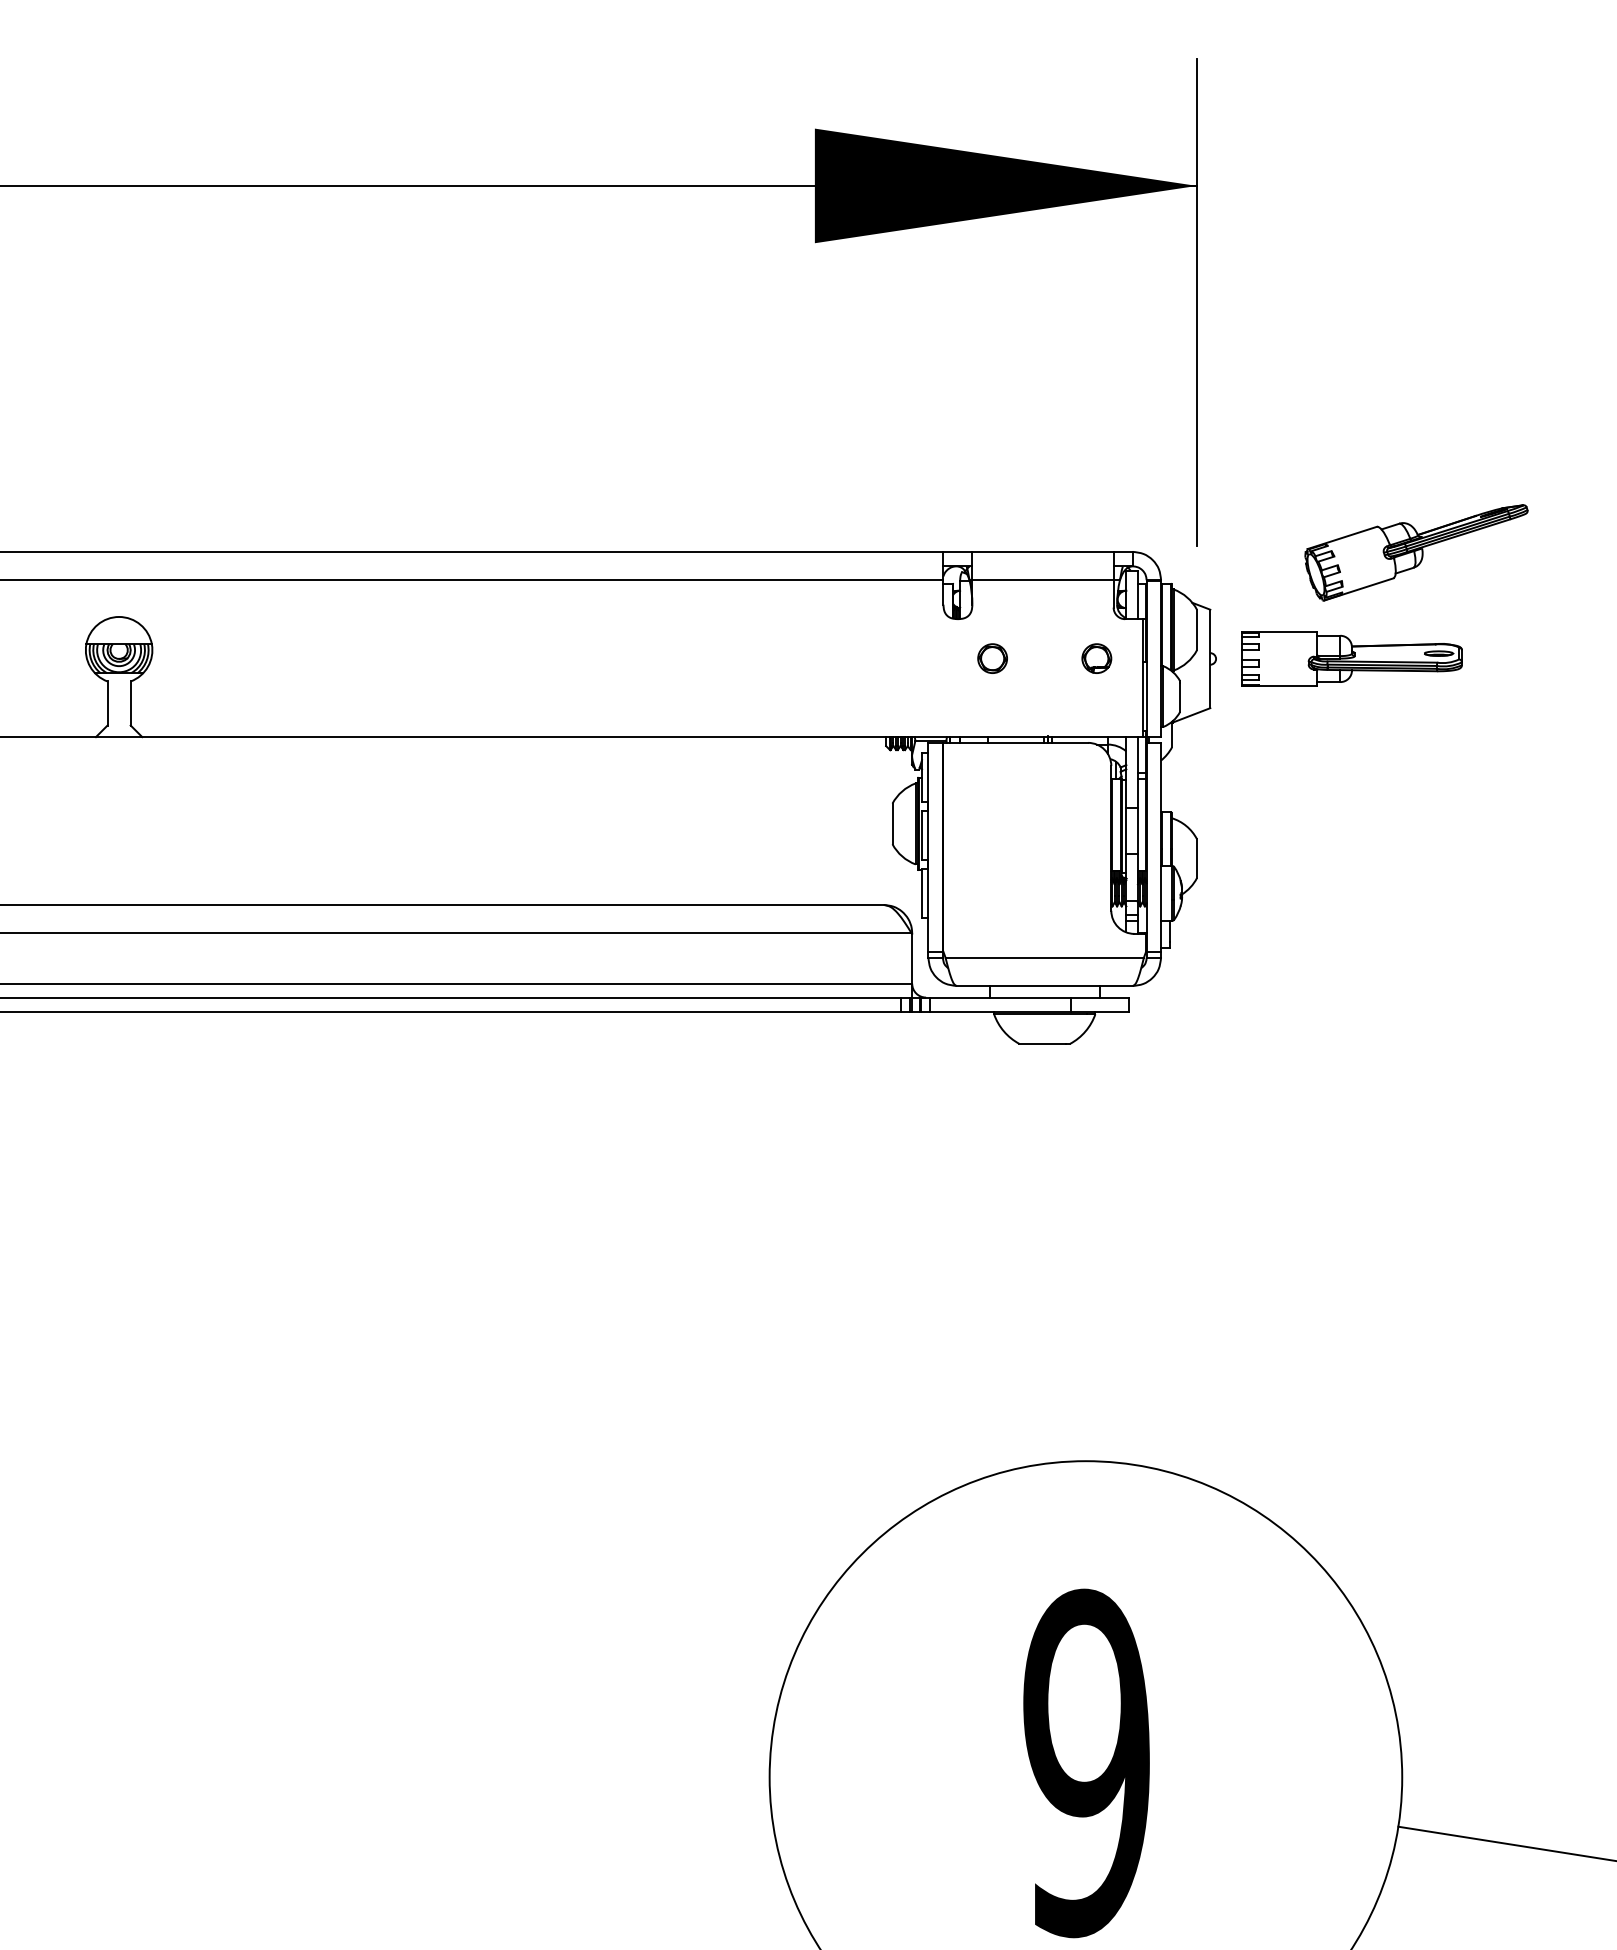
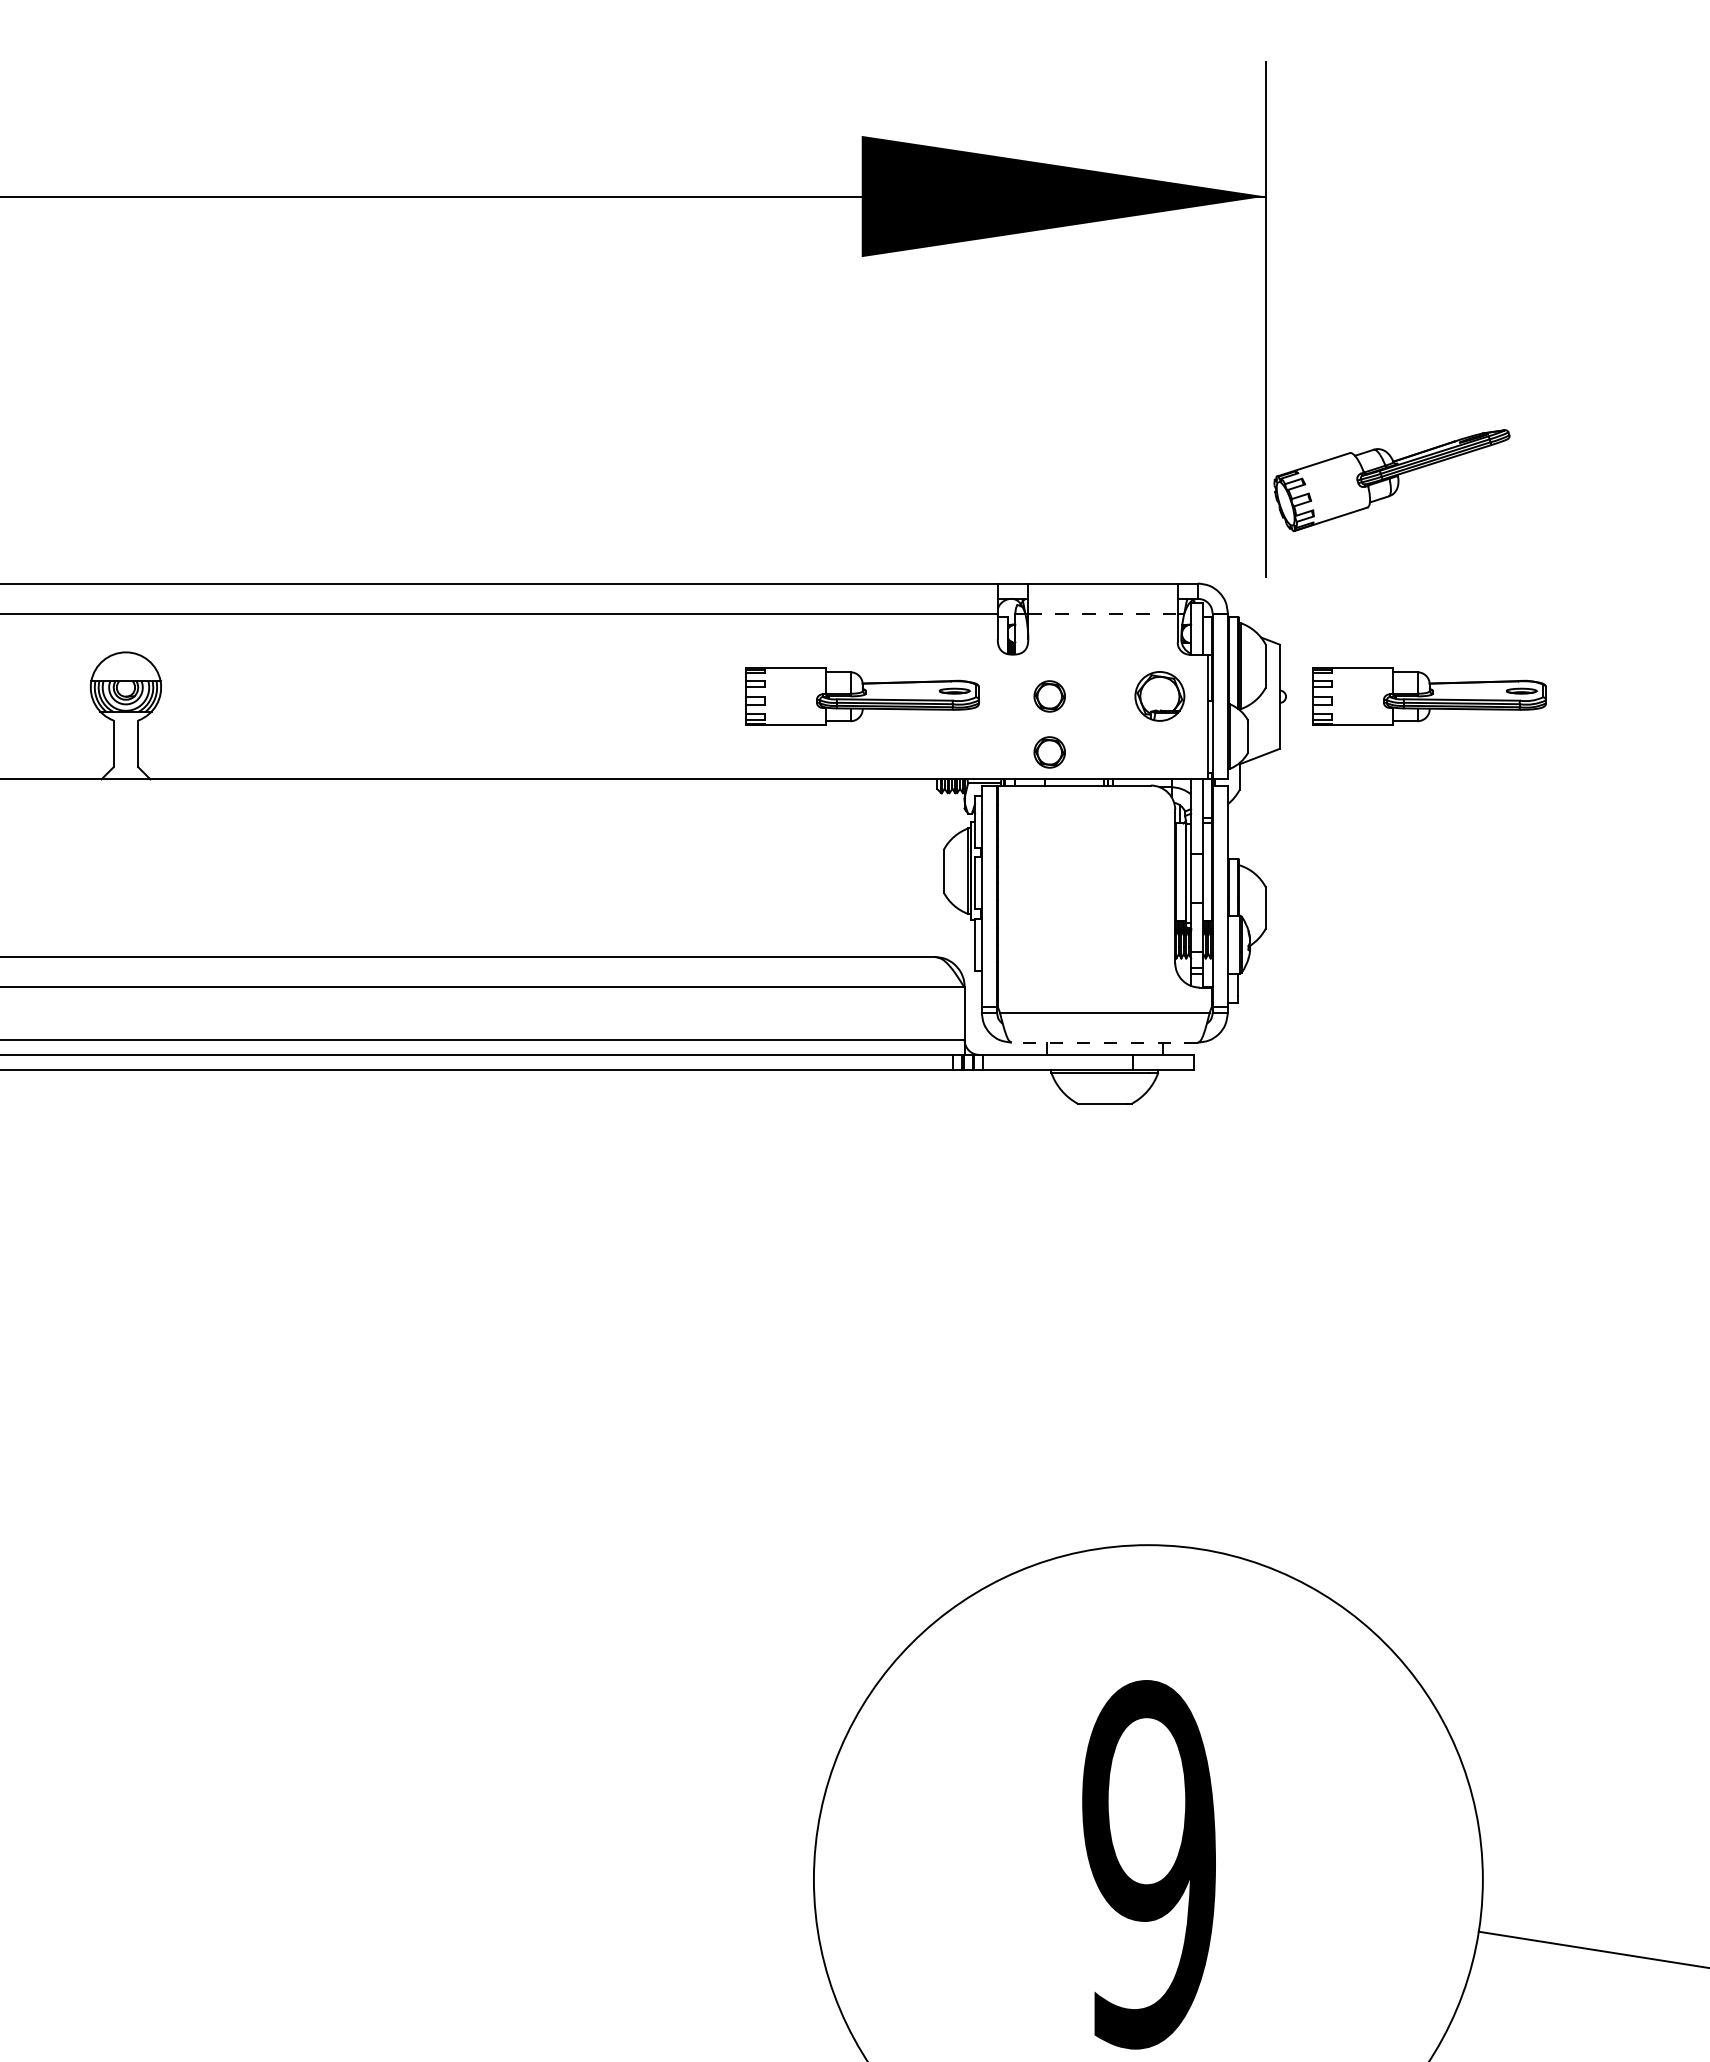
part: (1416, 552) -> (1391, 480), moved
line: (1043, 580) -> (1103, 613), solid -> dashed
part: (815, 658) -> (862, 696), added
part: (1096, 658) -> (1159, 696), size x1.6
part: (992, 711) -> (1049, 752), added
line: (1044, 985) -> (1104, 1042), solid -> dashed

